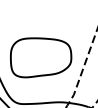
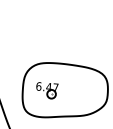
part: (27, 58) -> (46, 90), added

